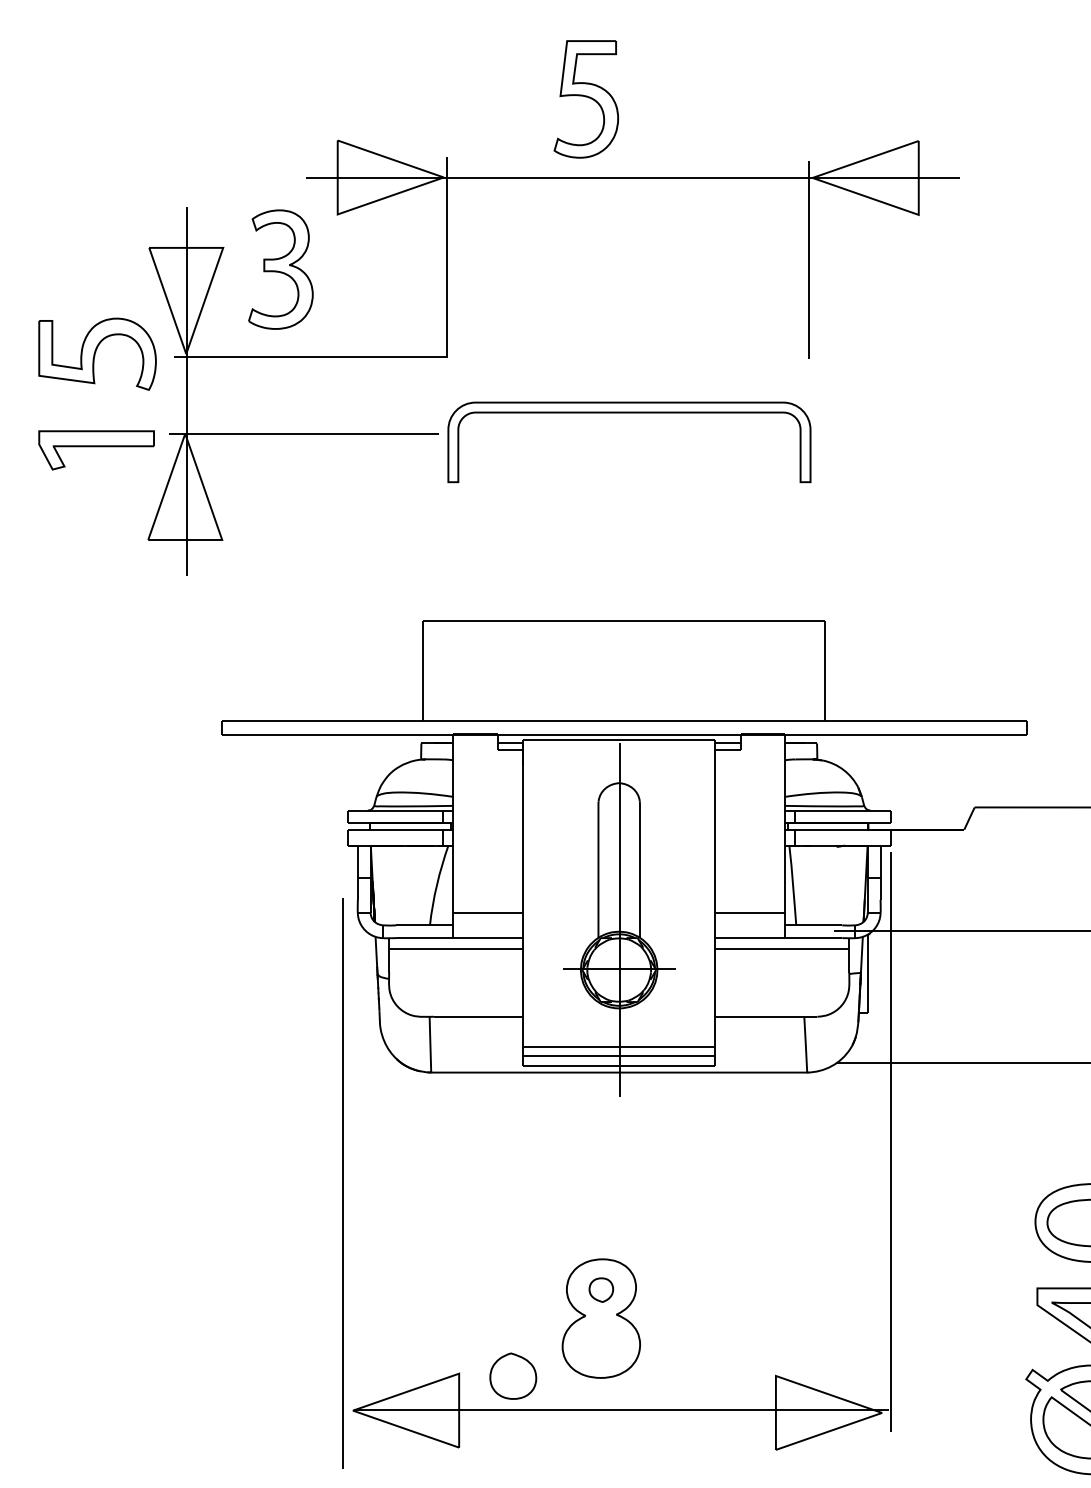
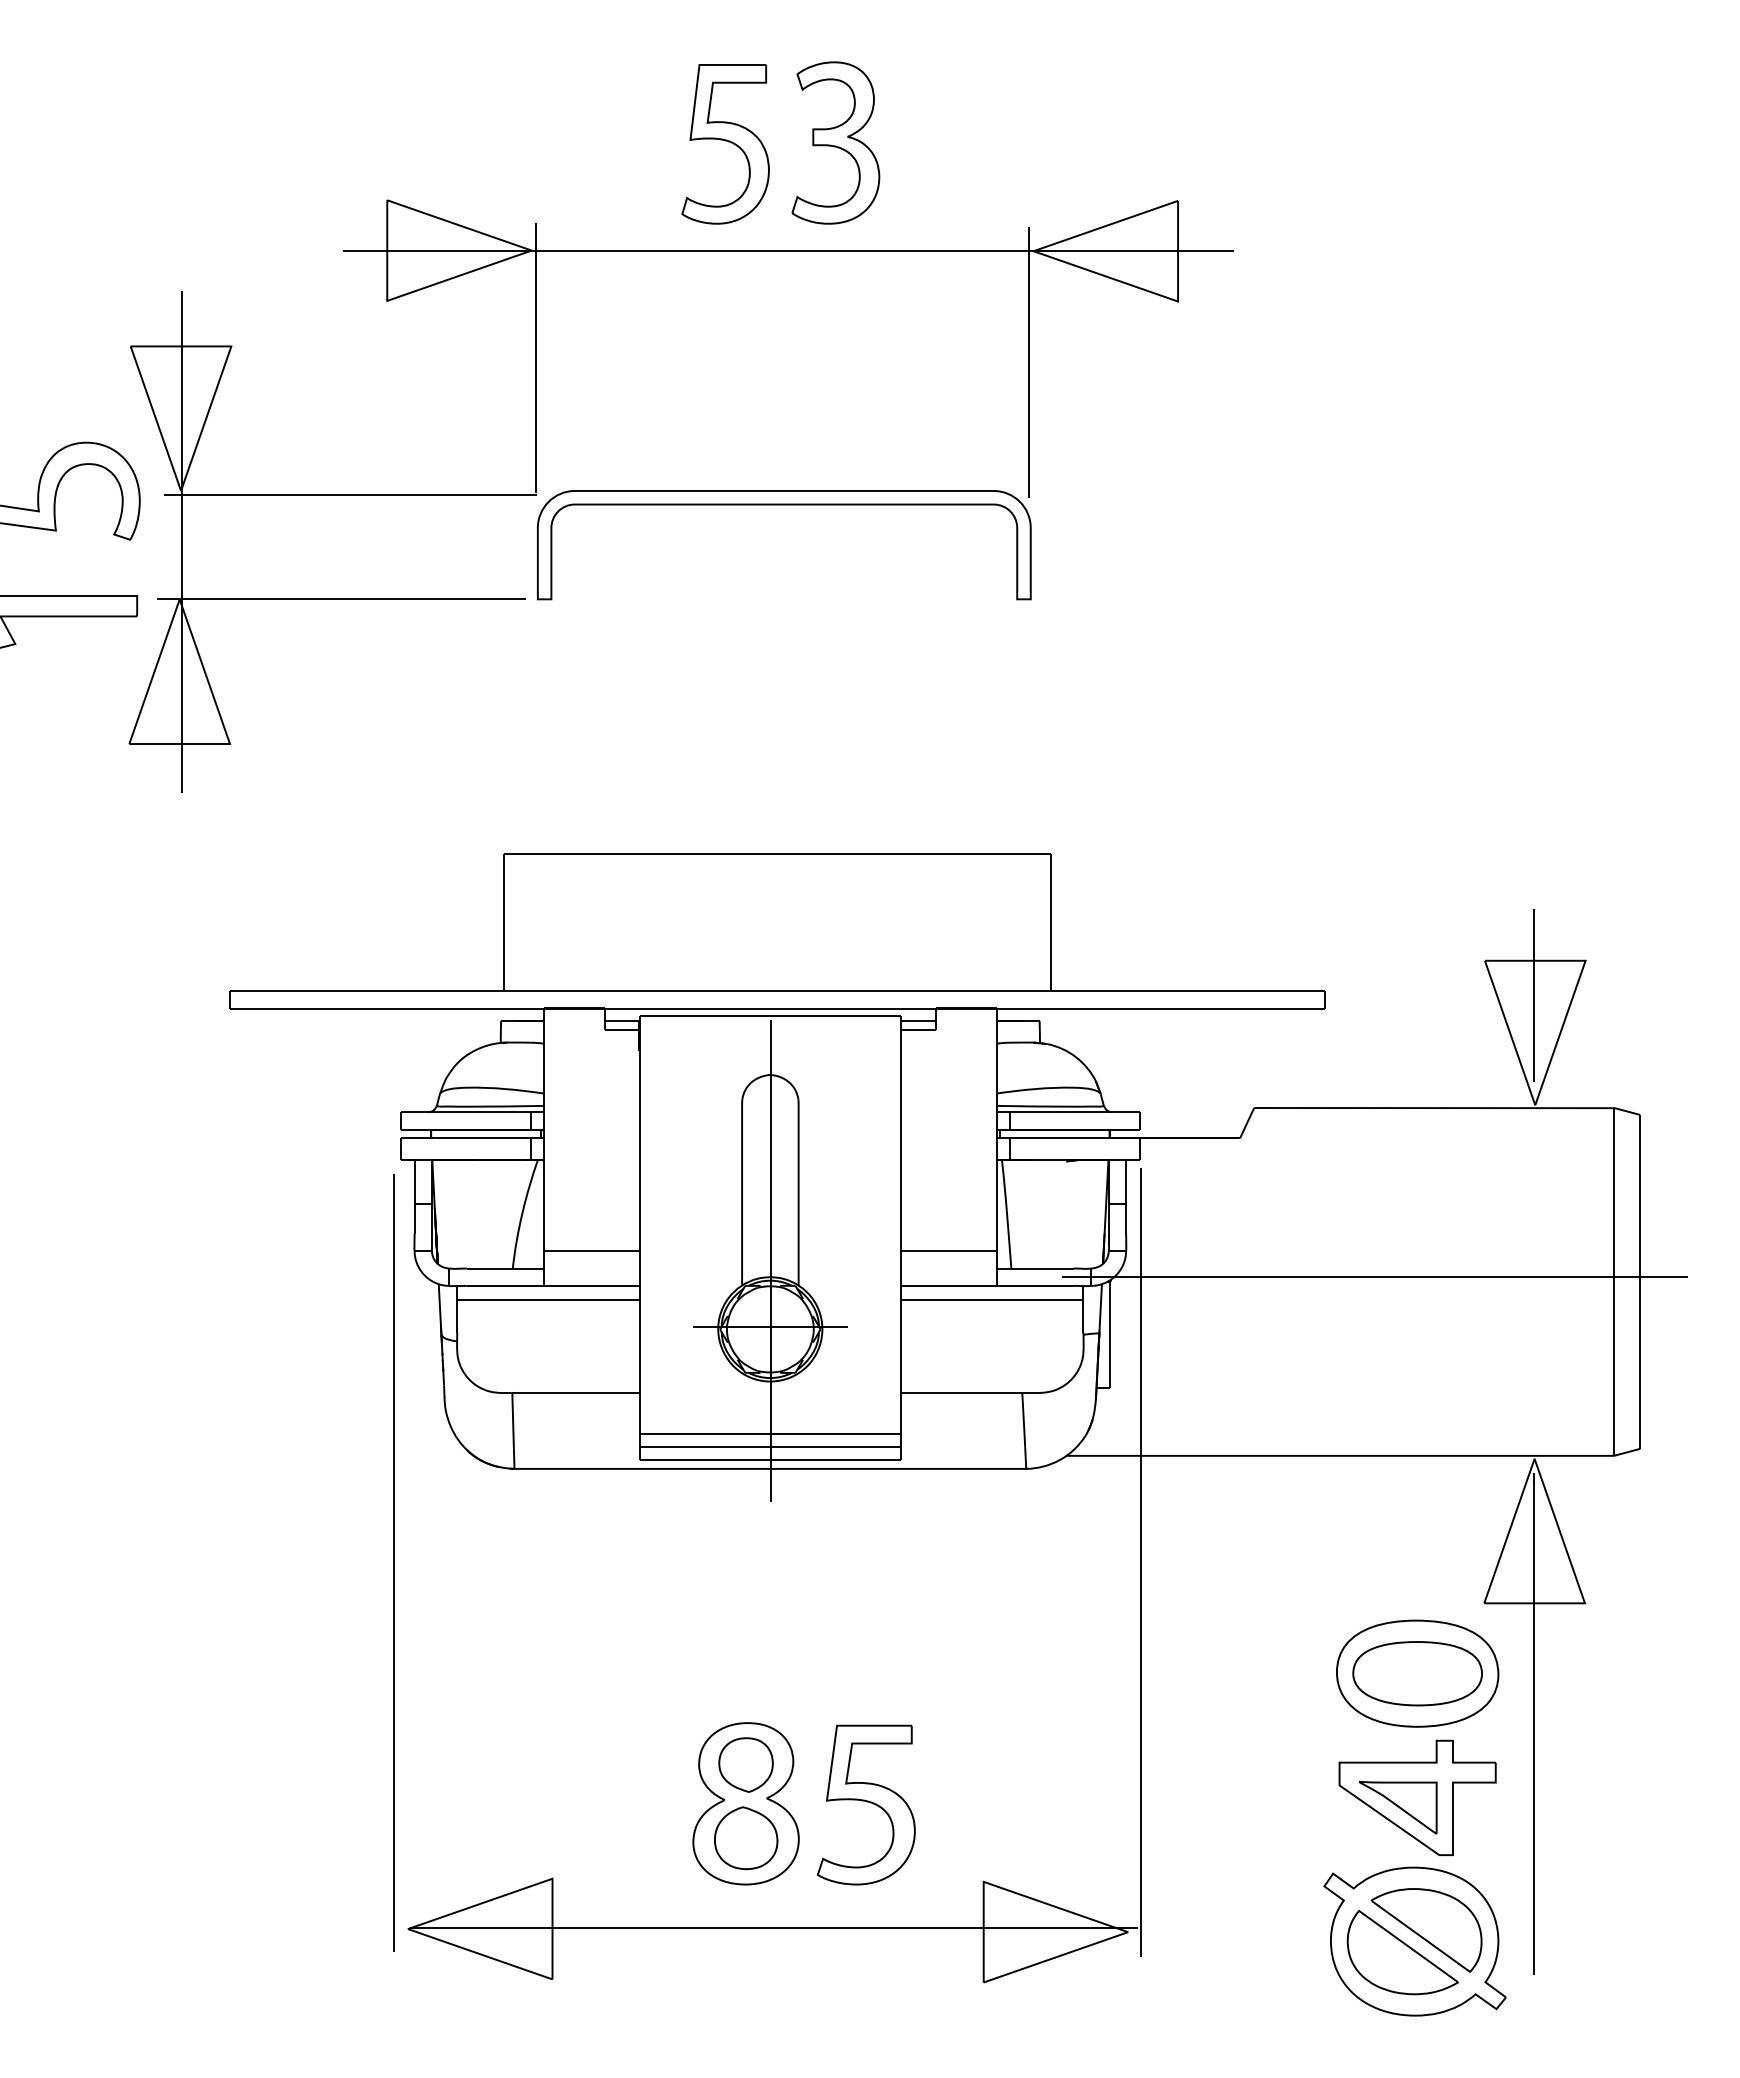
part: (280, 269) -> (835, 142), moved
part: (629, 413) -> (784, 505), moved
line: (342, 1183) -> (393, 1562), moved
part: (600, 1289) -> (745, 1764), size x1.67
part: (689, 1319) -> (865, 1804), added
part: (513, 1376) -> (746, 1838), moved

